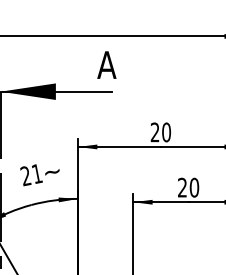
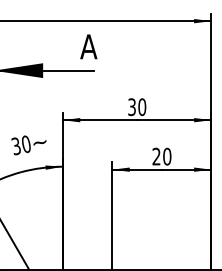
text: (154, 132) -> (131, 107), 20 -> 30
text: (31, 175) -> (21, 145), 21 -> 30

